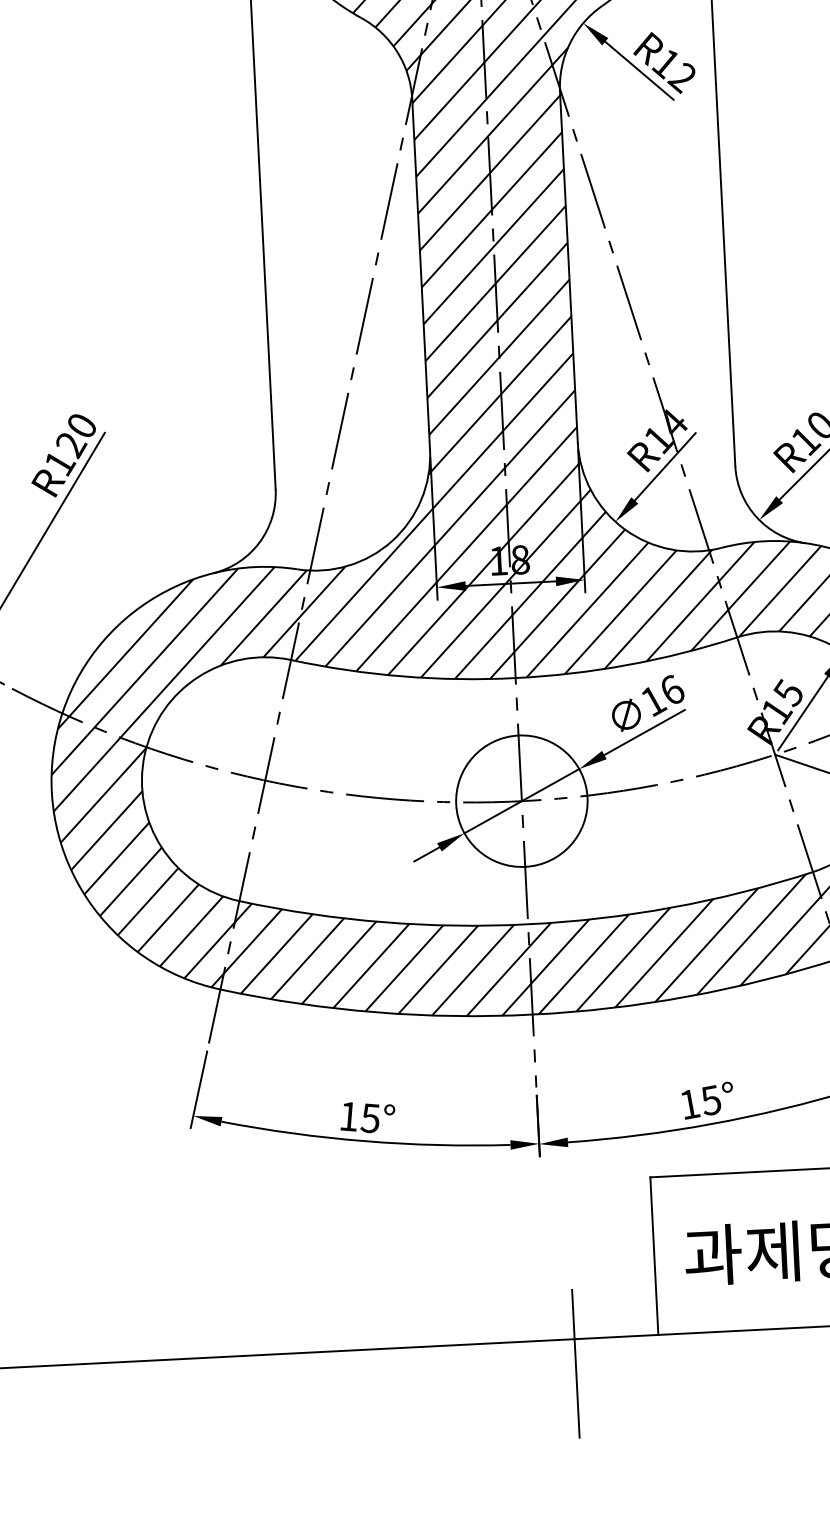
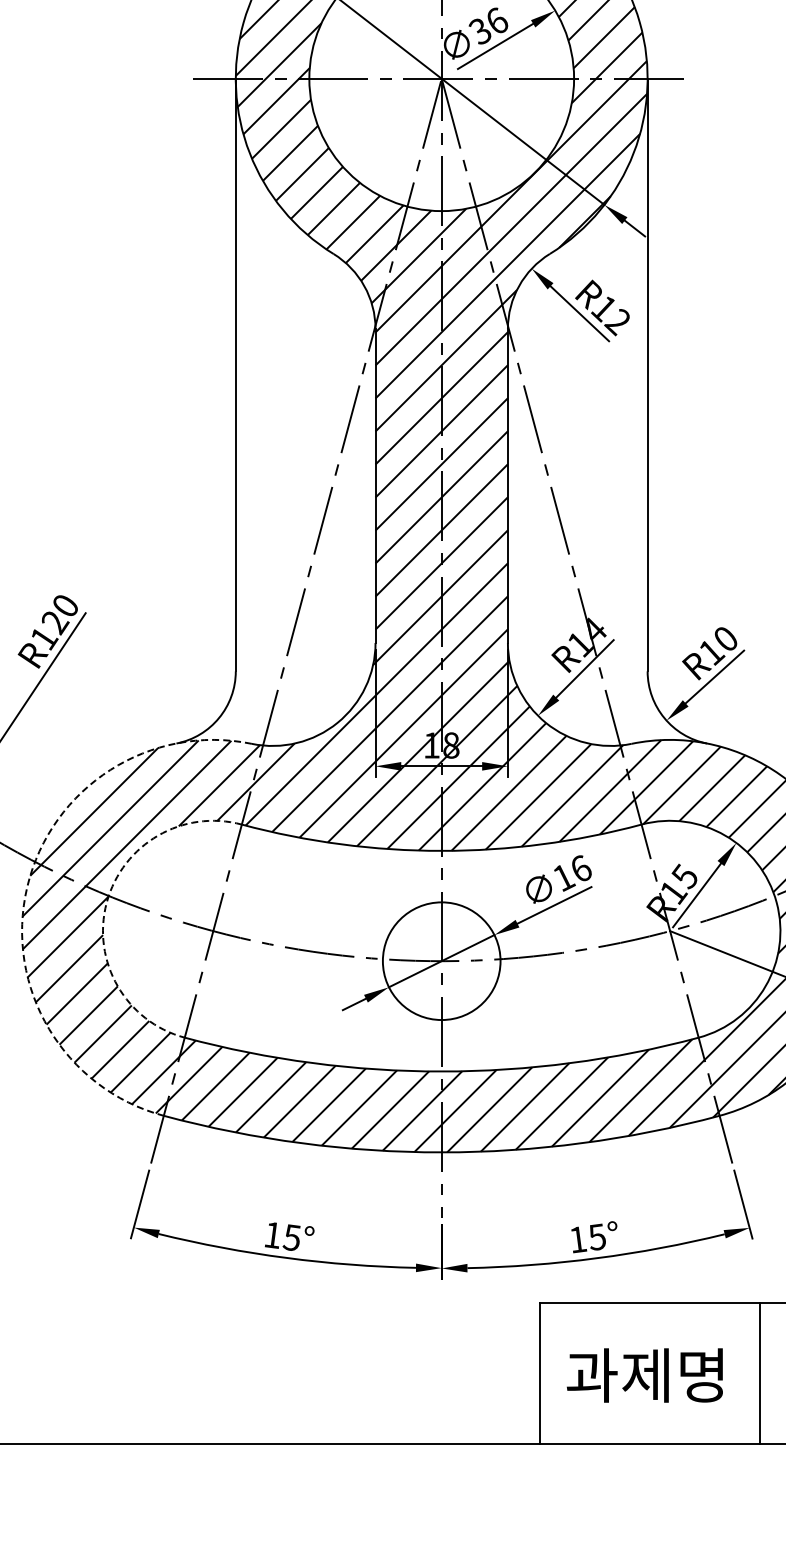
arc: (55, 742) -> (27, 887), solid -> dashed
arc: (144, 754) -> (106, 902), solid -> dashed
line: (575, 1363) -> (464, 1466), removed

